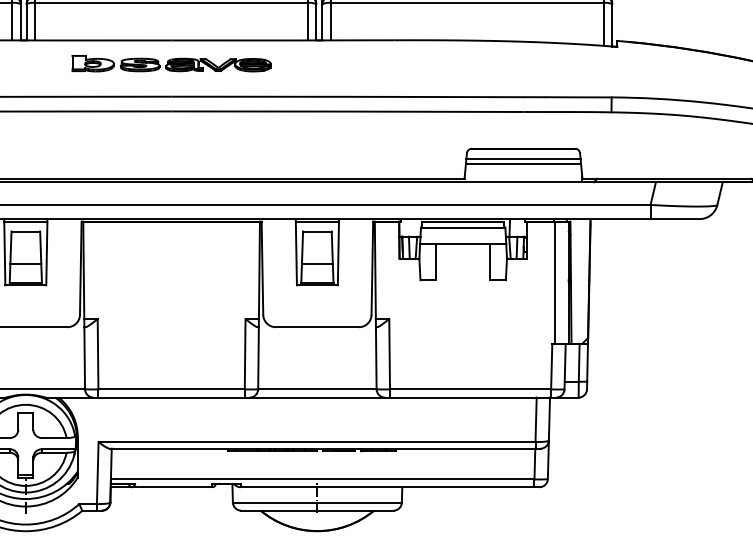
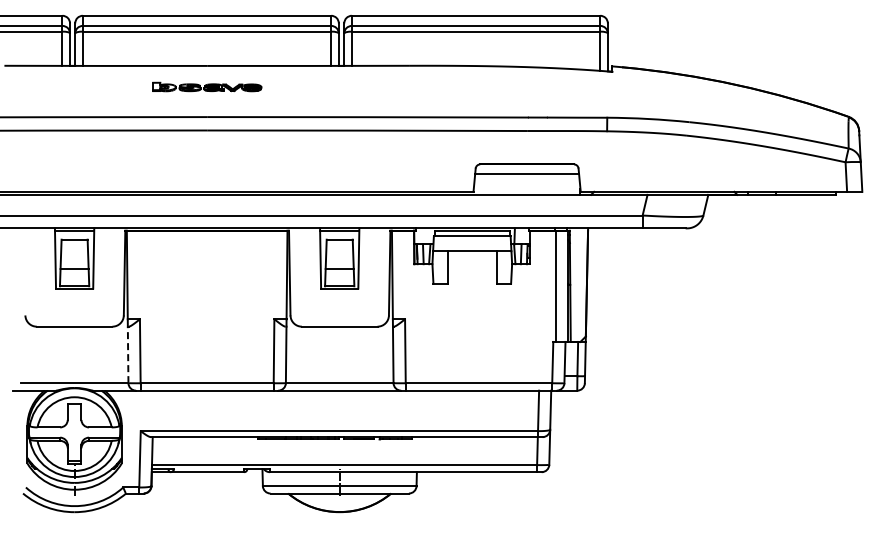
part: (171, 63) -> (207, 86), size x0.6
line: (522, 164) -> (526, 178), removed
line: (85, 357) -> (128, 354), solid -> dashed

